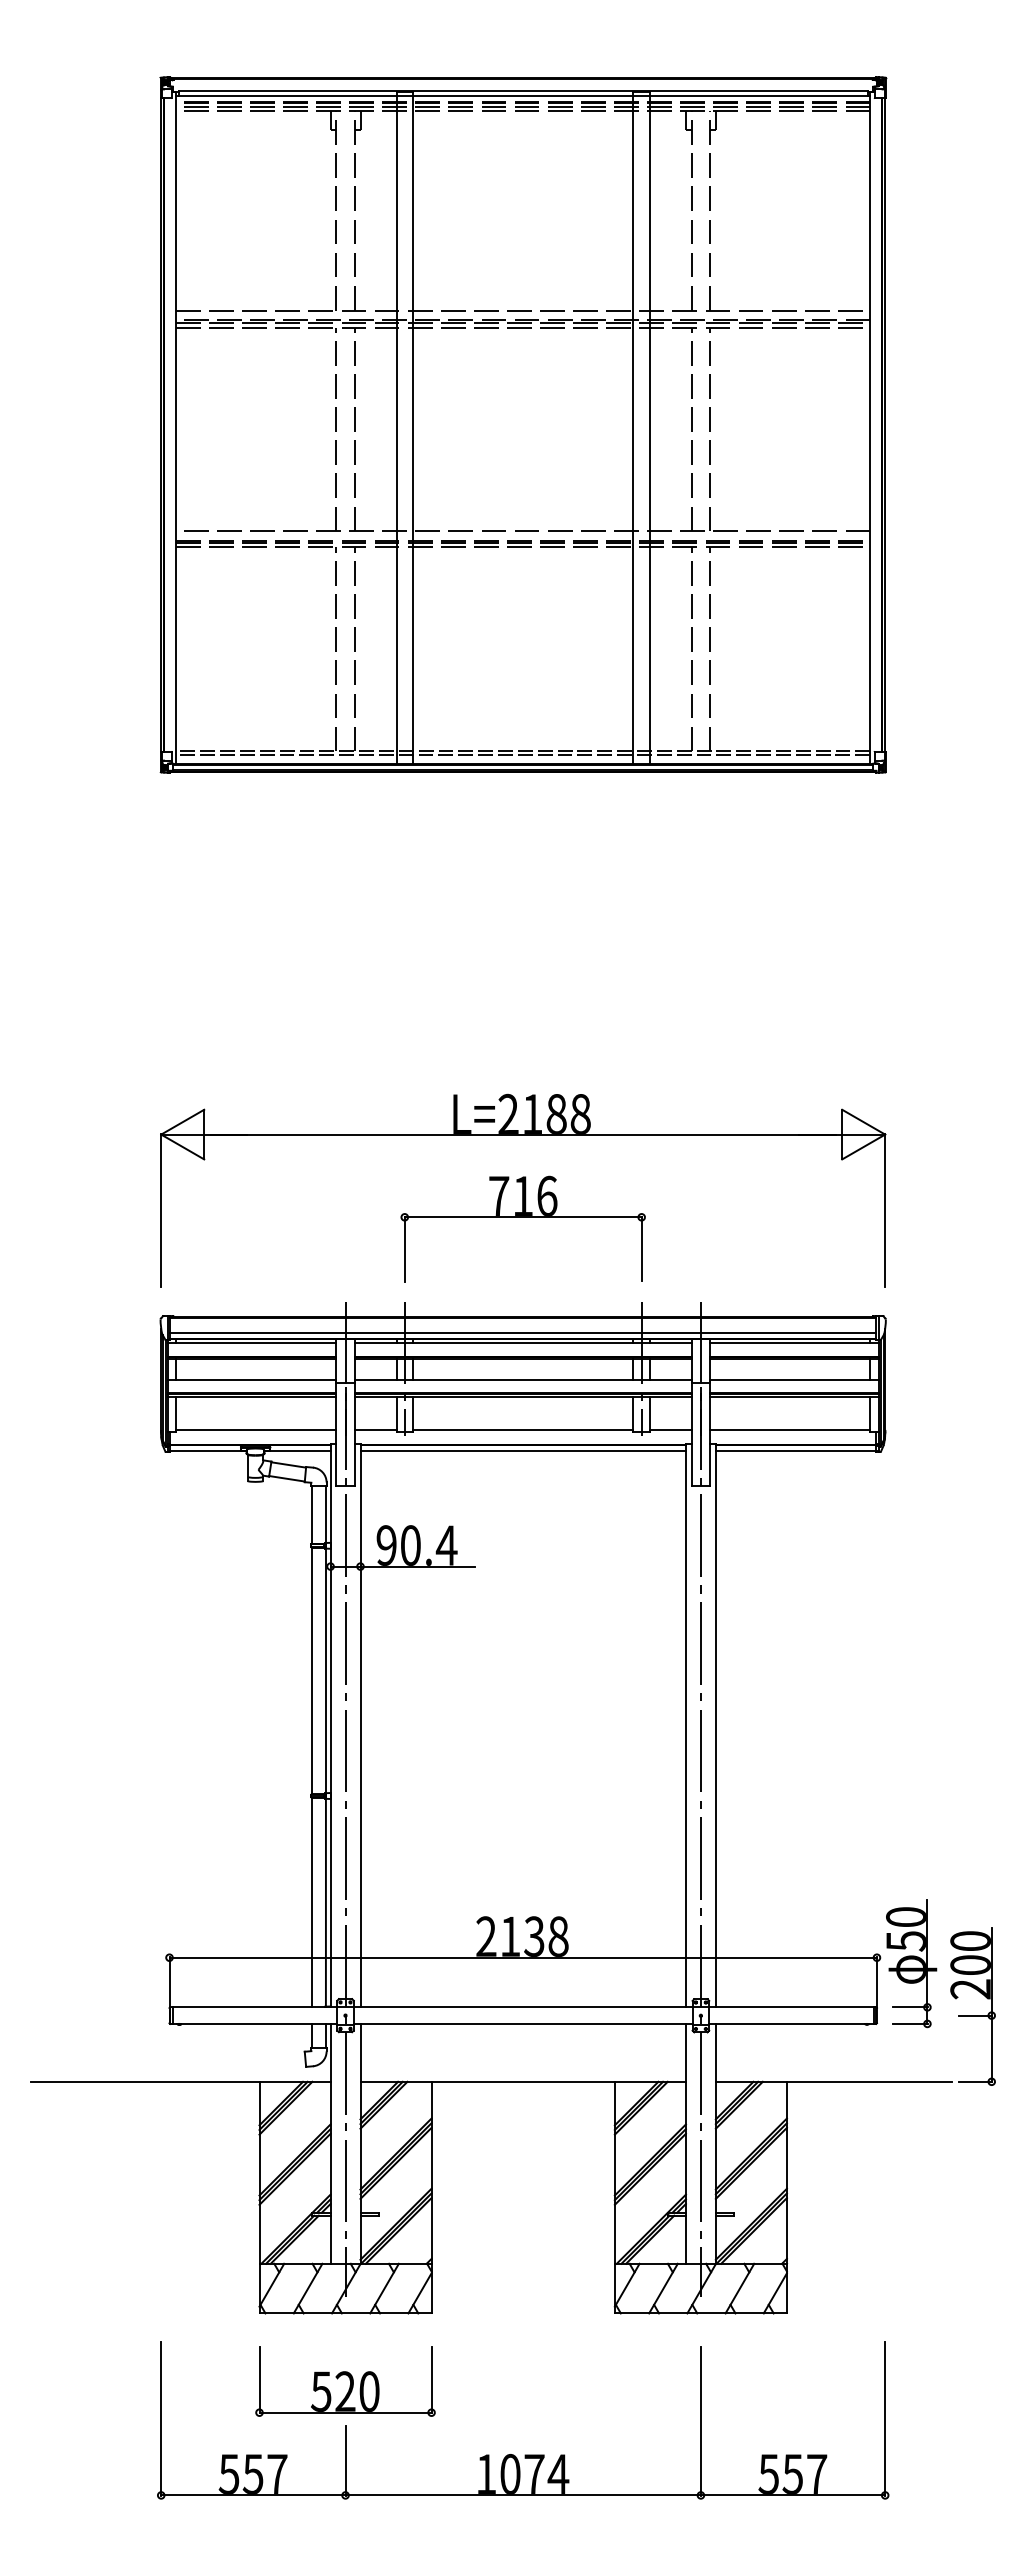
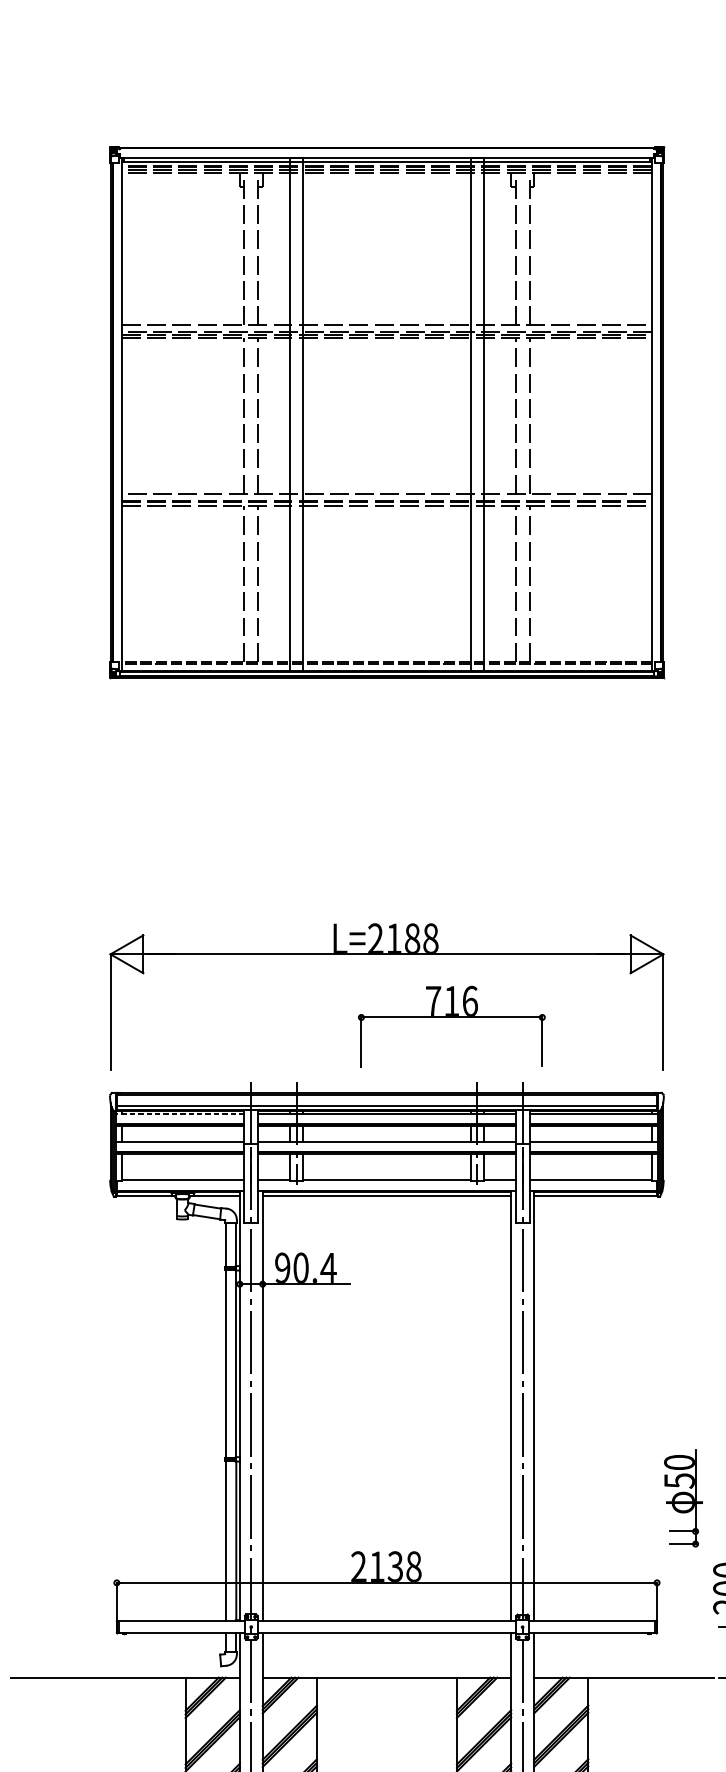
part: (522, 1217) -> (451, 1017), moved
line: (251, 1343) -> (179, 1113), solid -> dashed
part: (911, 1963) -> (683, 1497), moved

